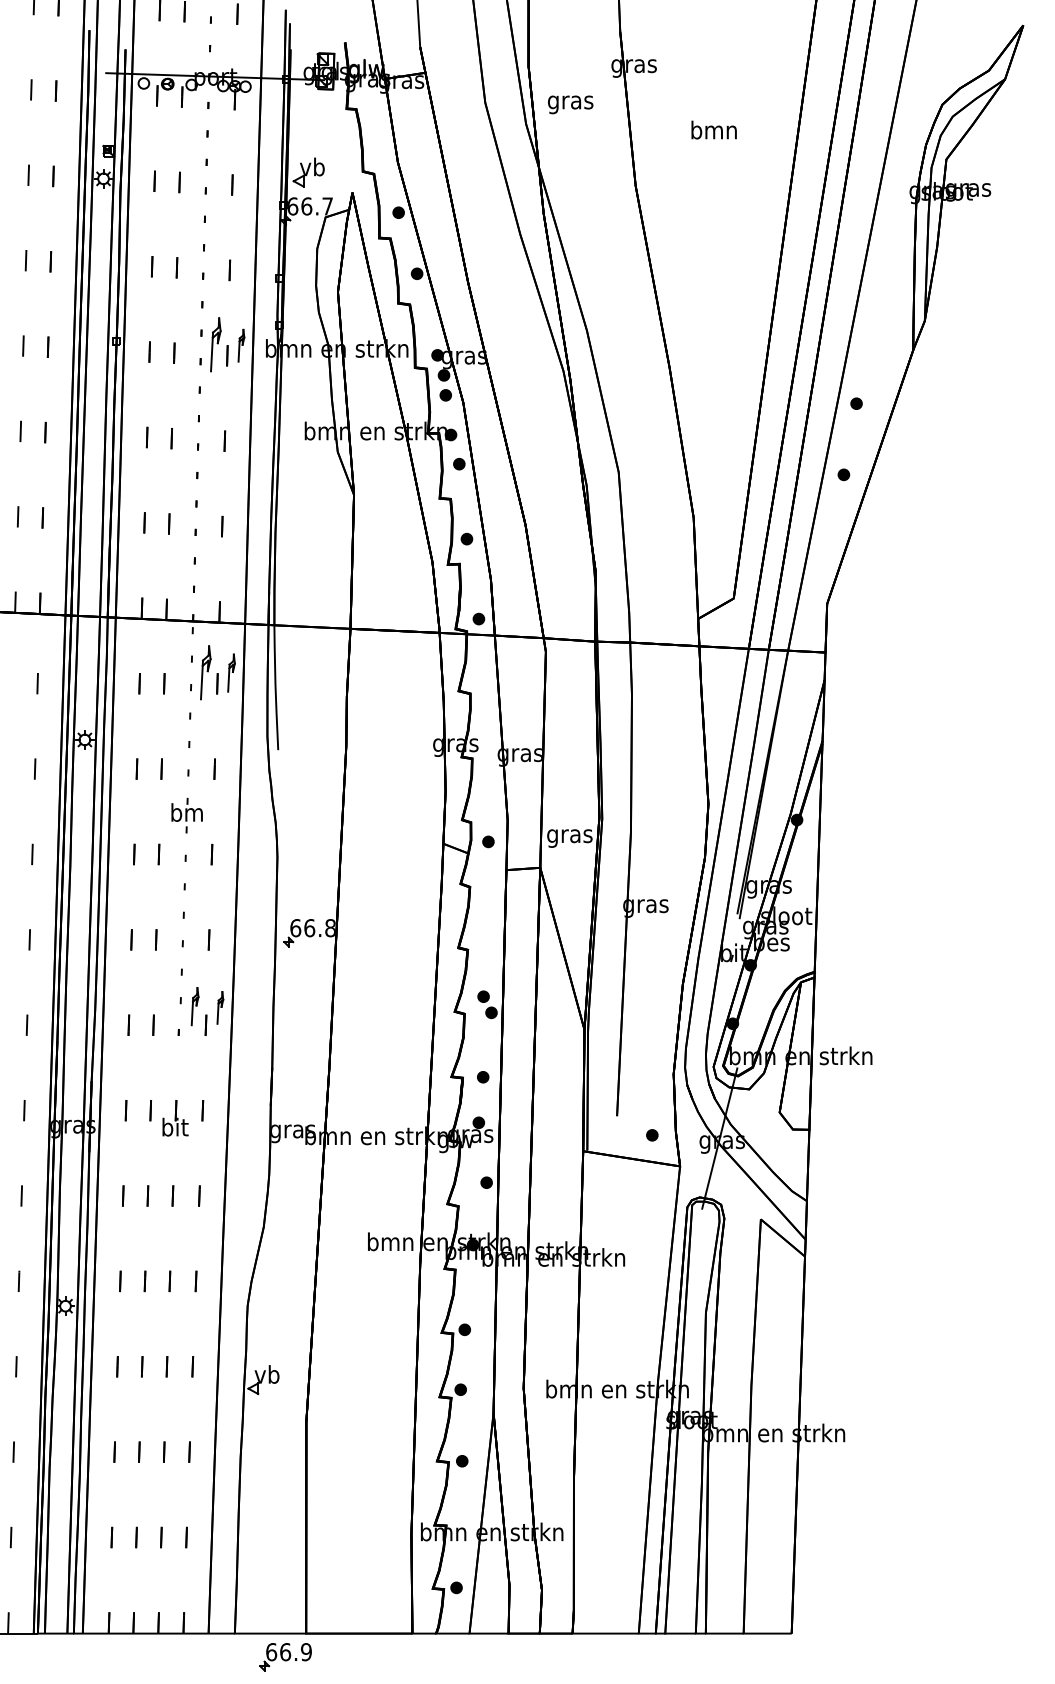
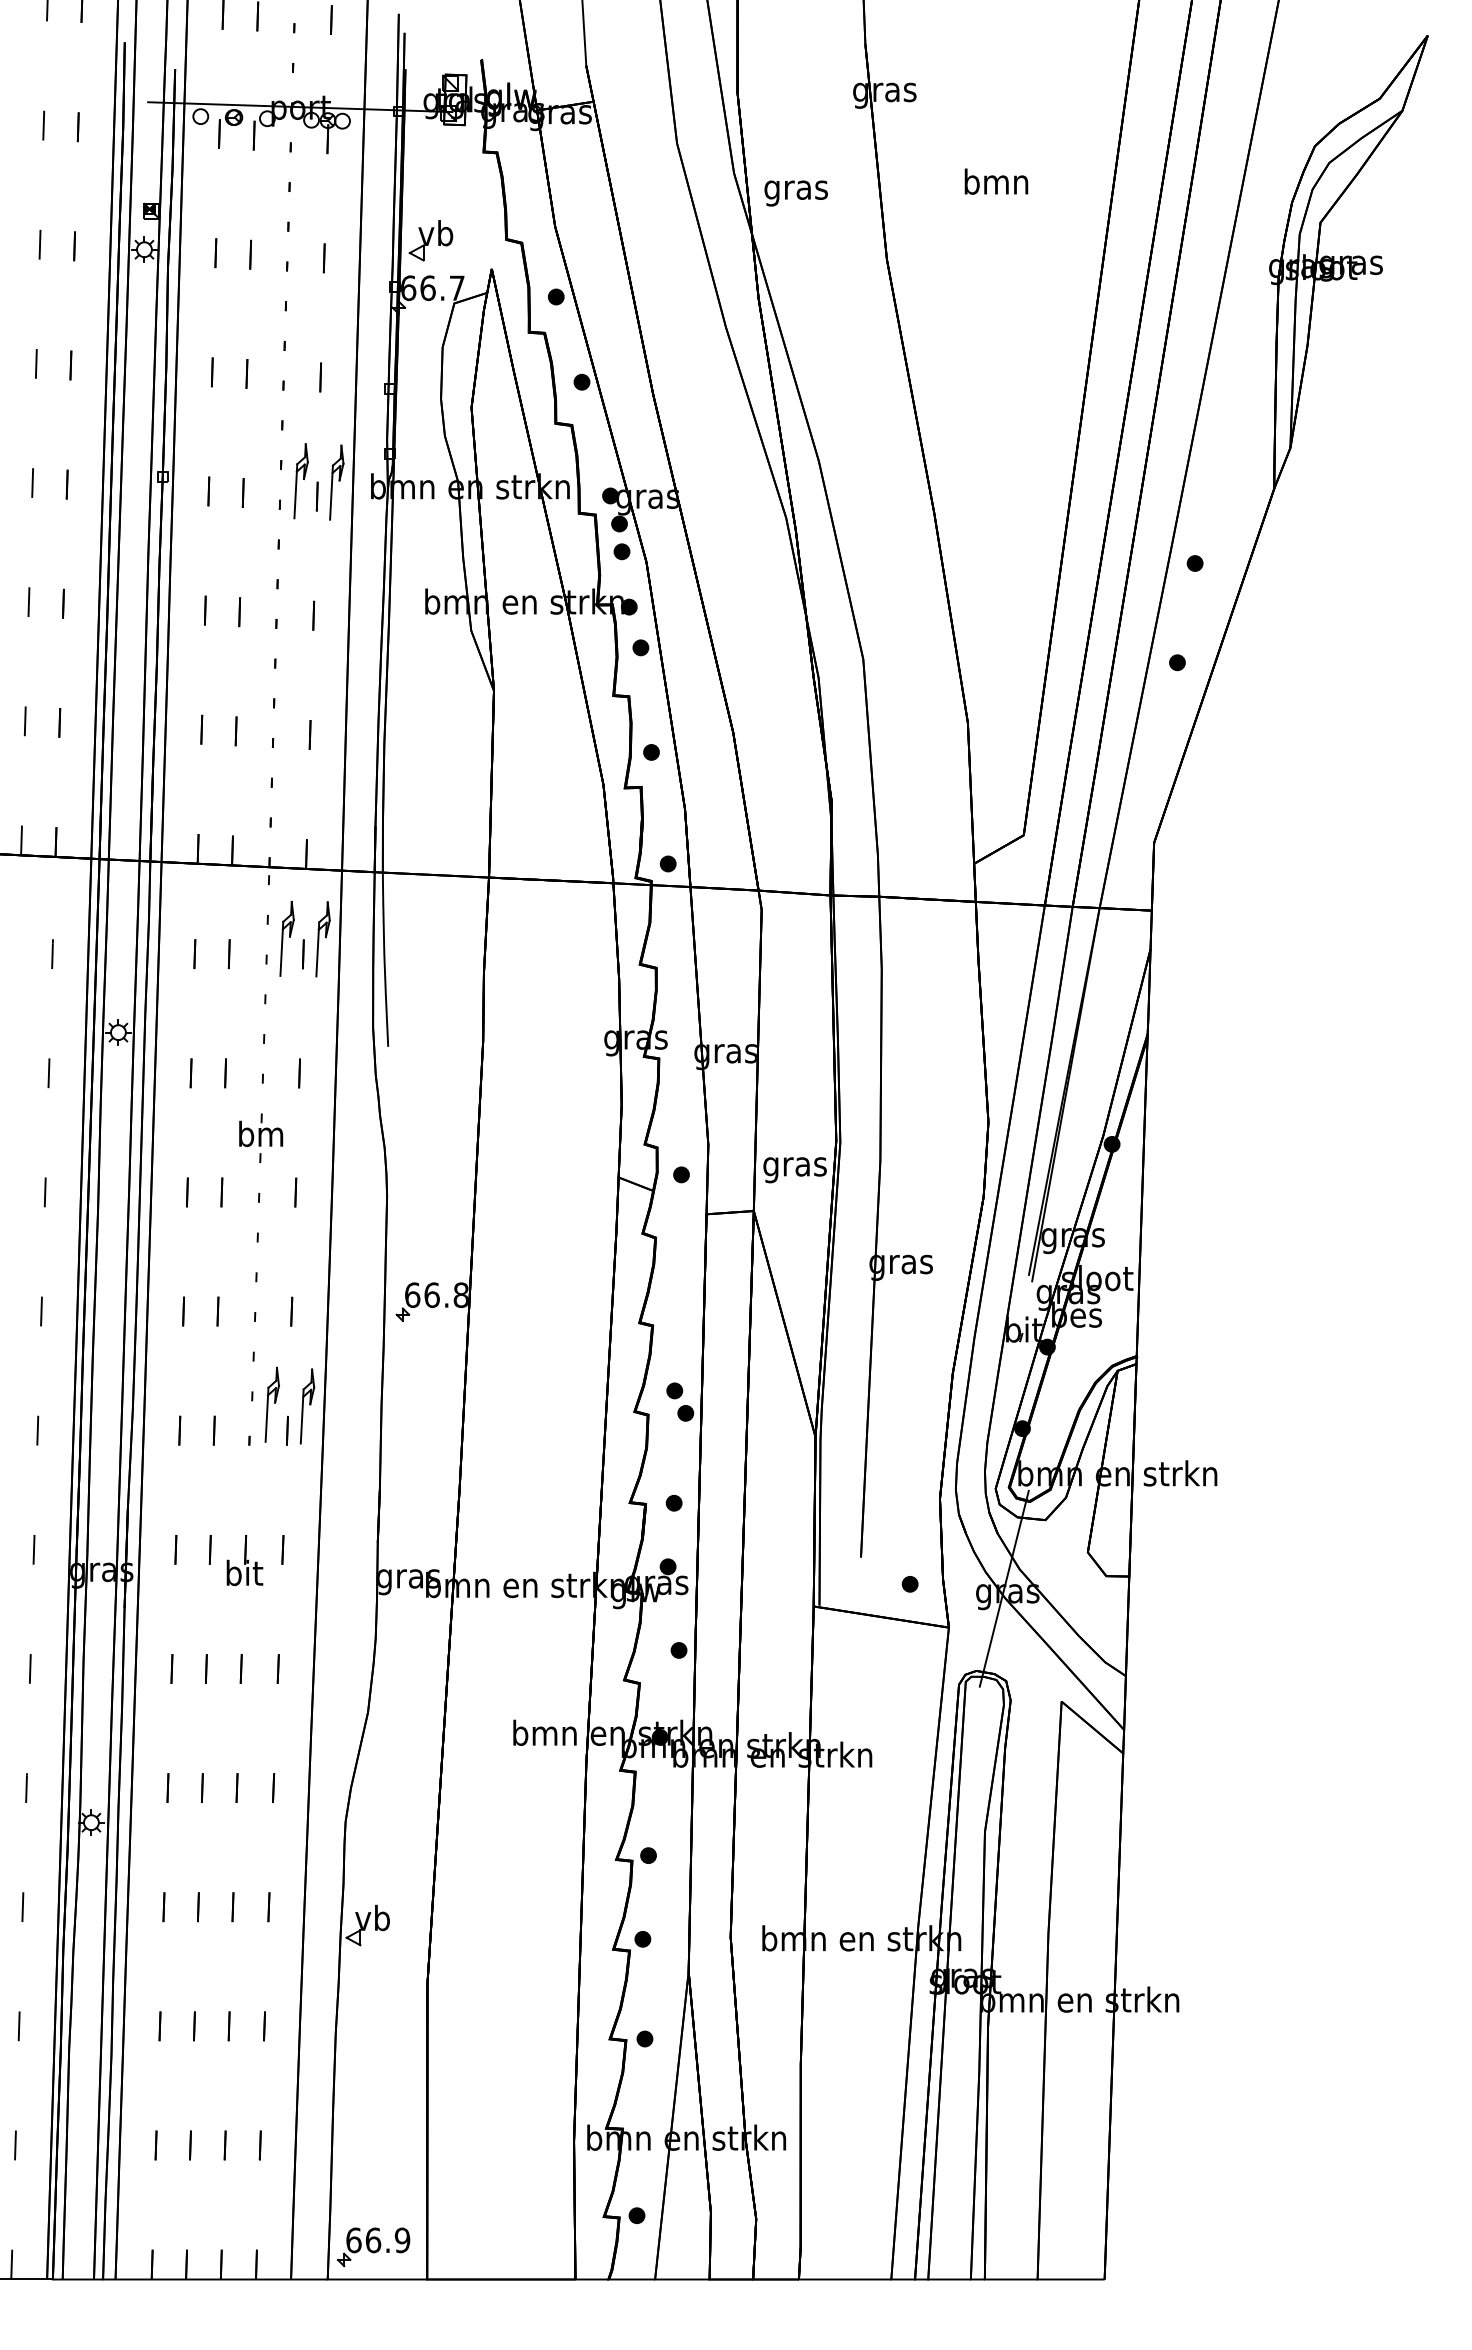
text: (570, 104) -> (795, 193), moved
part: (241, 345) -> (336, 482), size x1.67
part: (231, 673) -> (322, 939), size x1.43
part: (194, 1006) -> (271, 1404), size x1.43
part: (220, 1007) -> (307, 1406), size x1.67
part: (285, 1657) -> (373, 2247), moved

